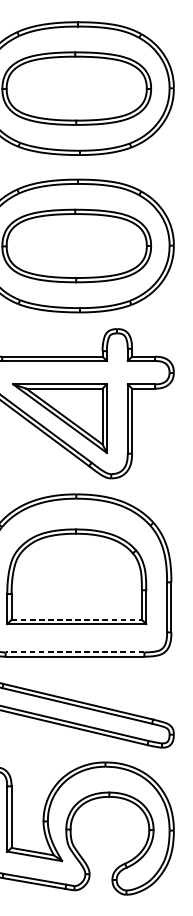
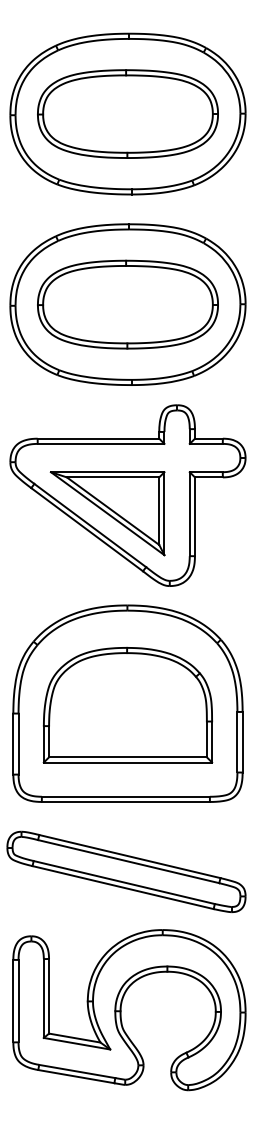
line: (76, 619) -> (127, 757), dashed -> solid
line: (74, 652) -> (125, 796), dashed -> solid

